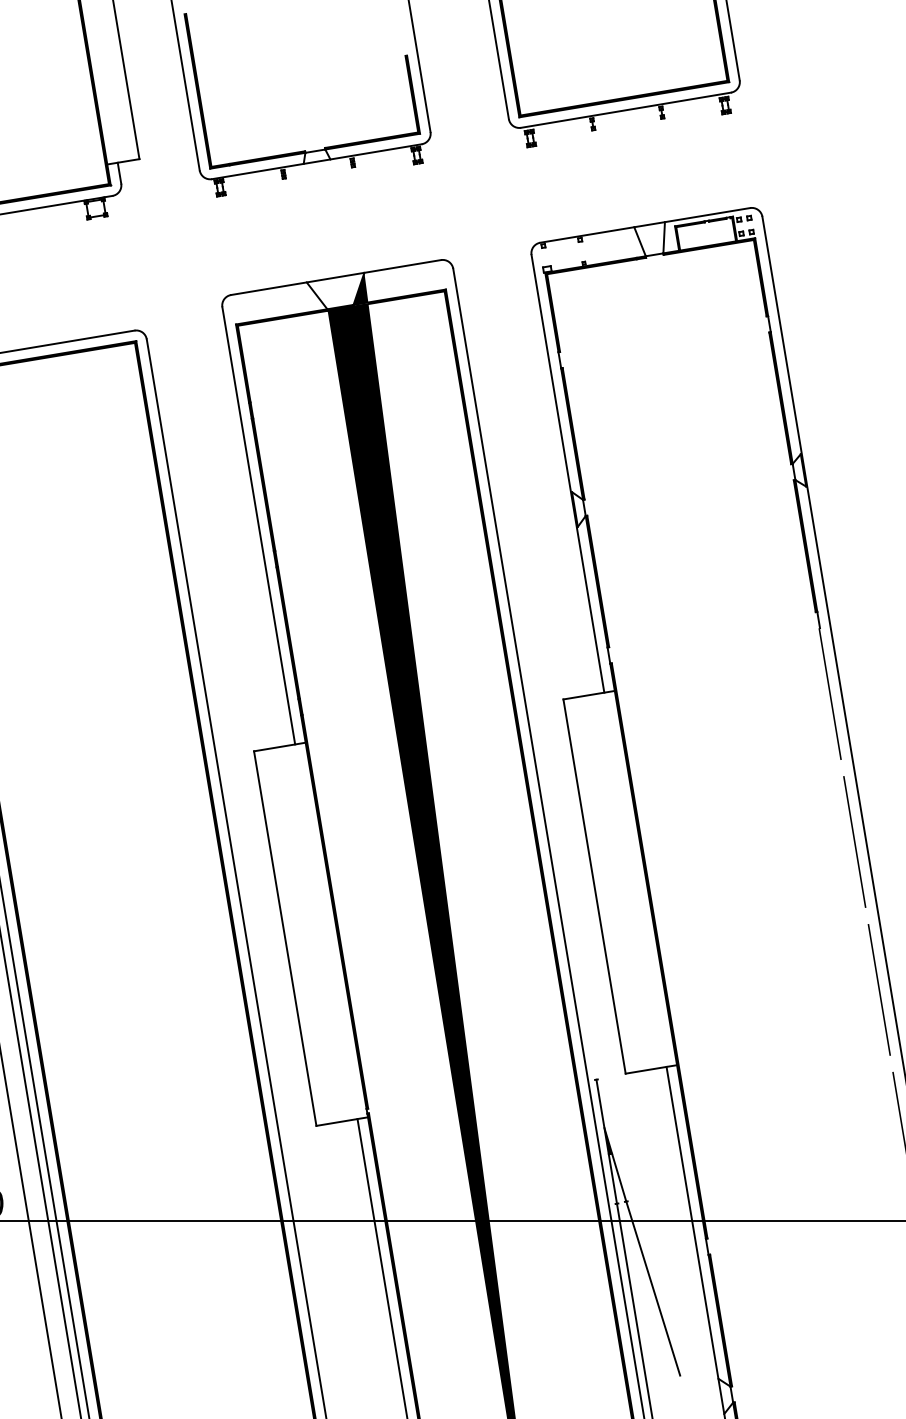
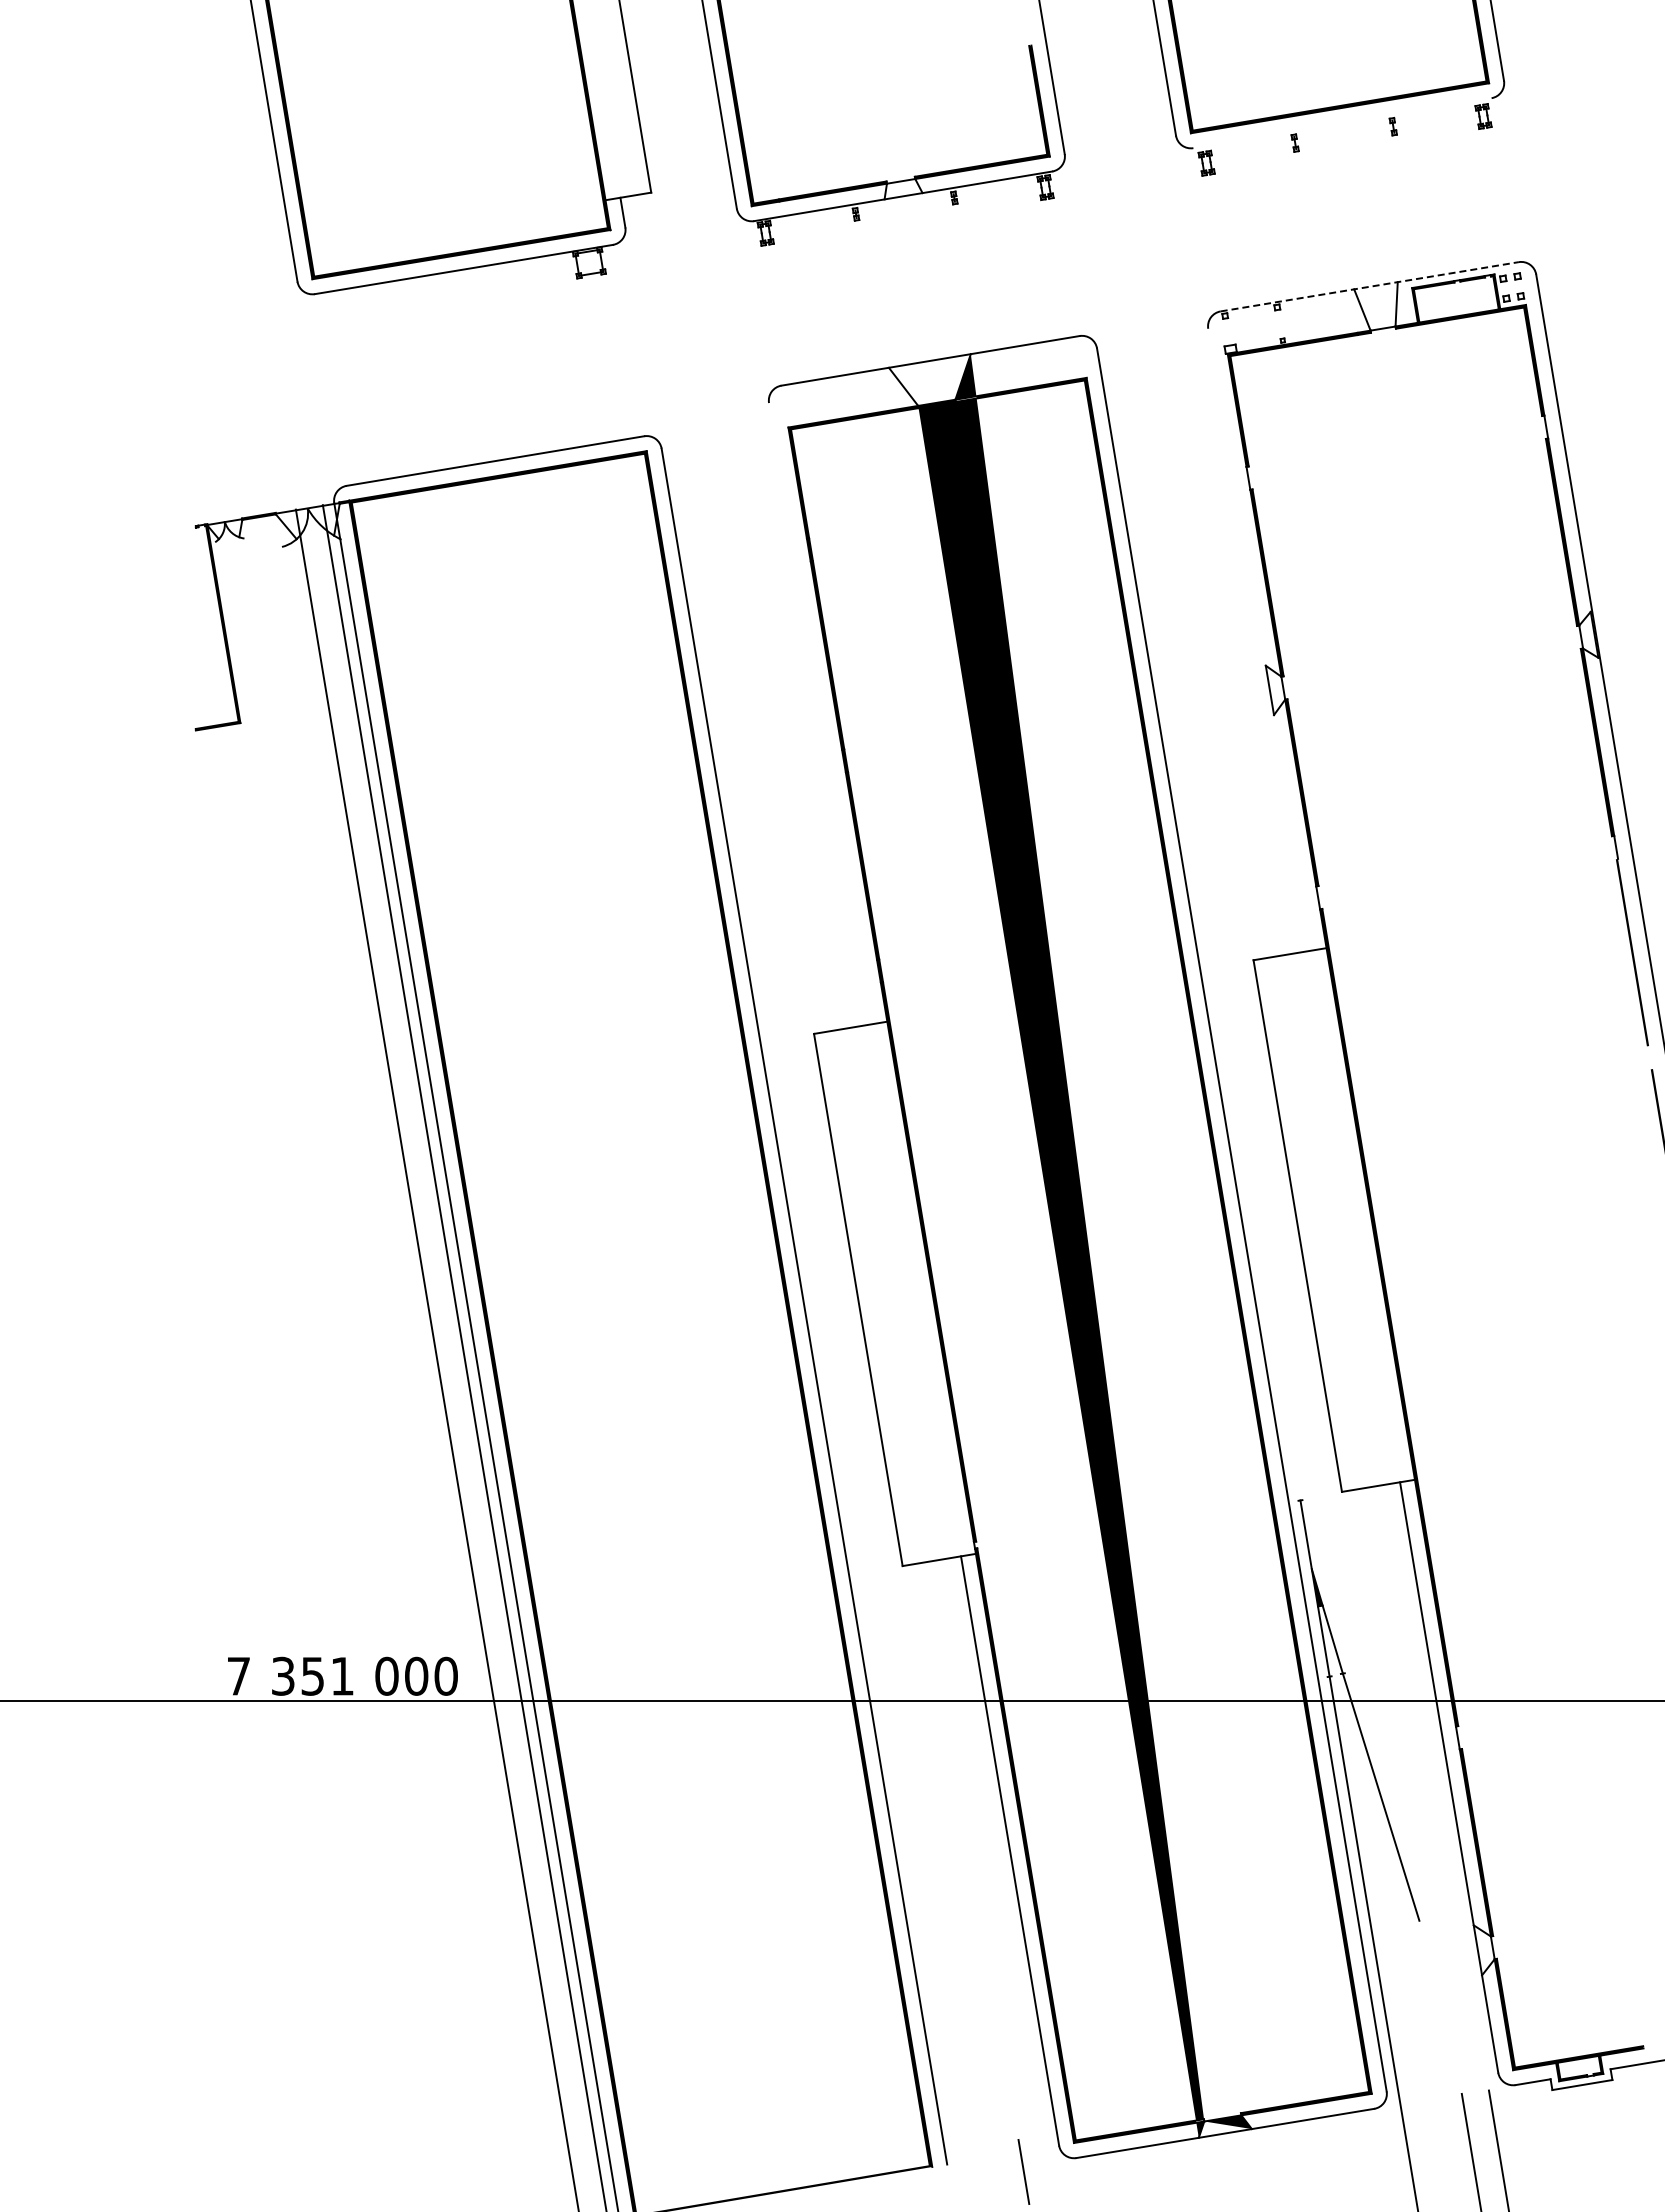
line: (626, 110) -> (1342, 123), removed
line: (645, 225) -> (1370, 286), solid -> dashed
line: (567, 473) -> (1259, 639), removed
line: (258, 525) -> (820, 713), removed

